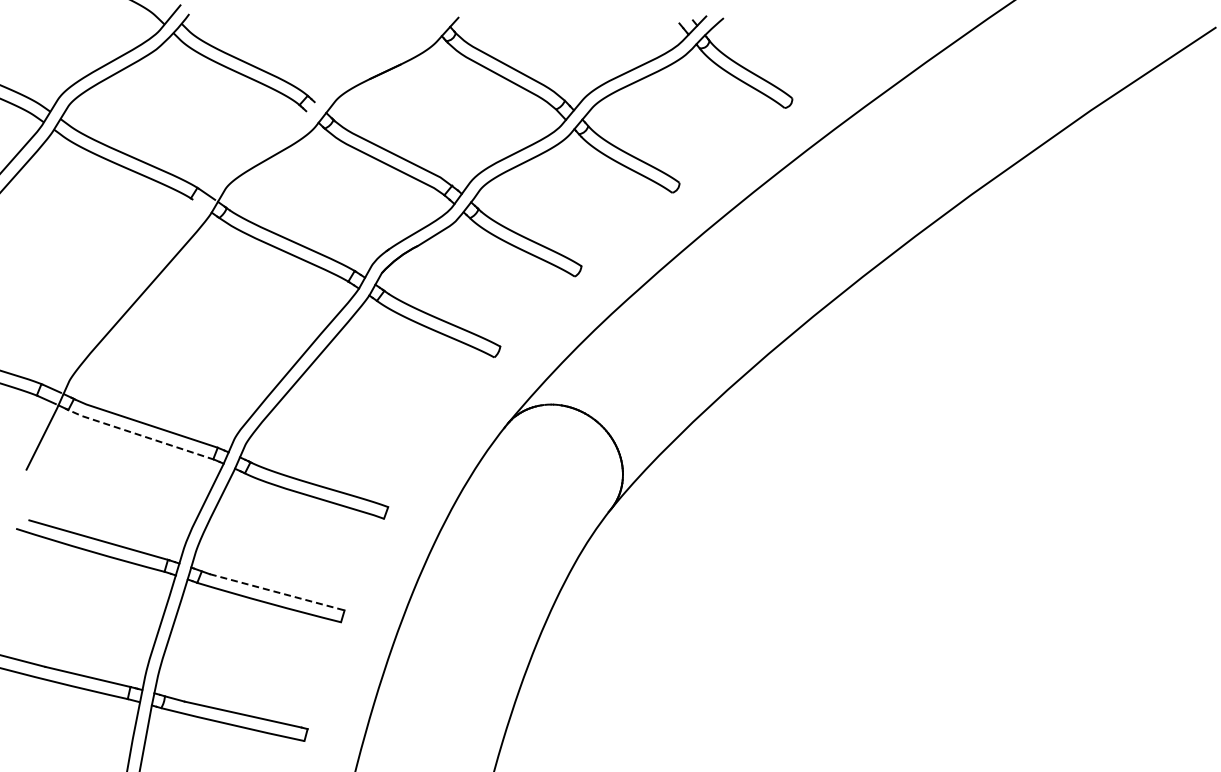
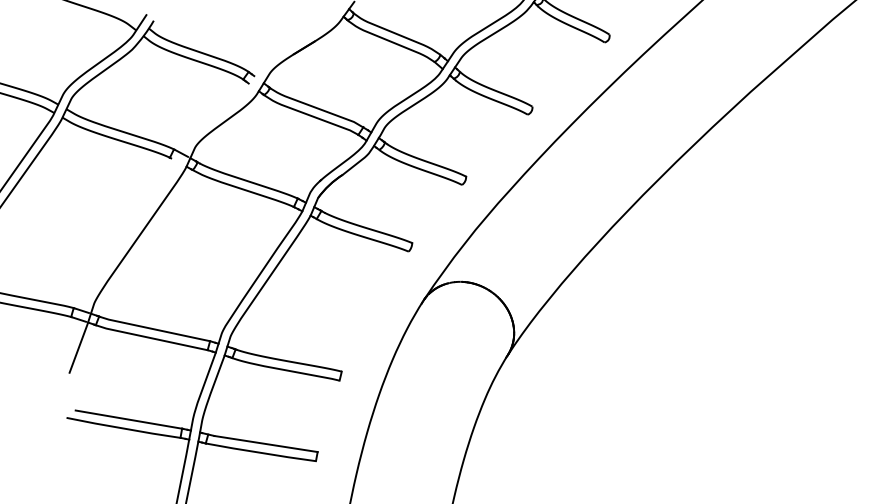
line: (140, 435) -> (151, 338), dashed -> solid
line: (277, 592) -> (266, 444), dashed -> solid

